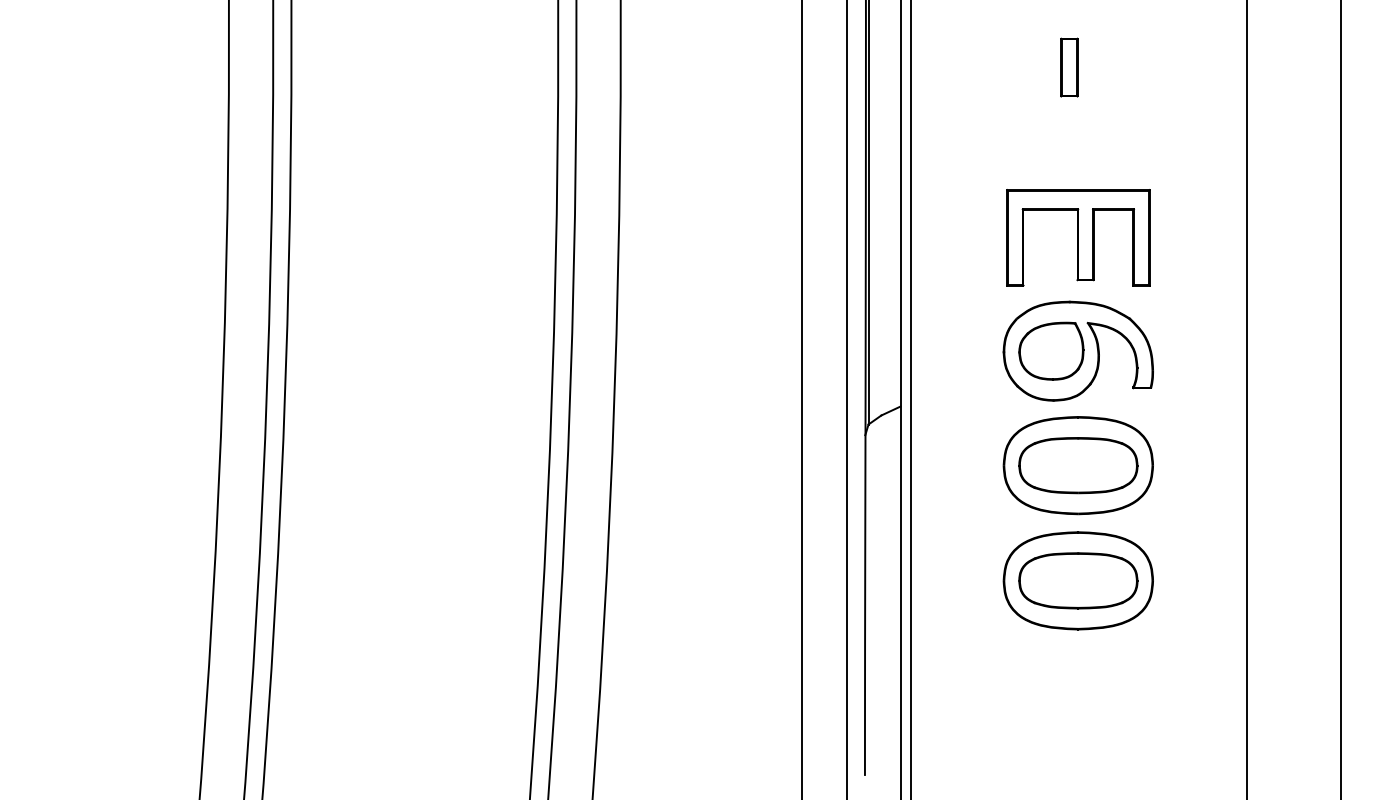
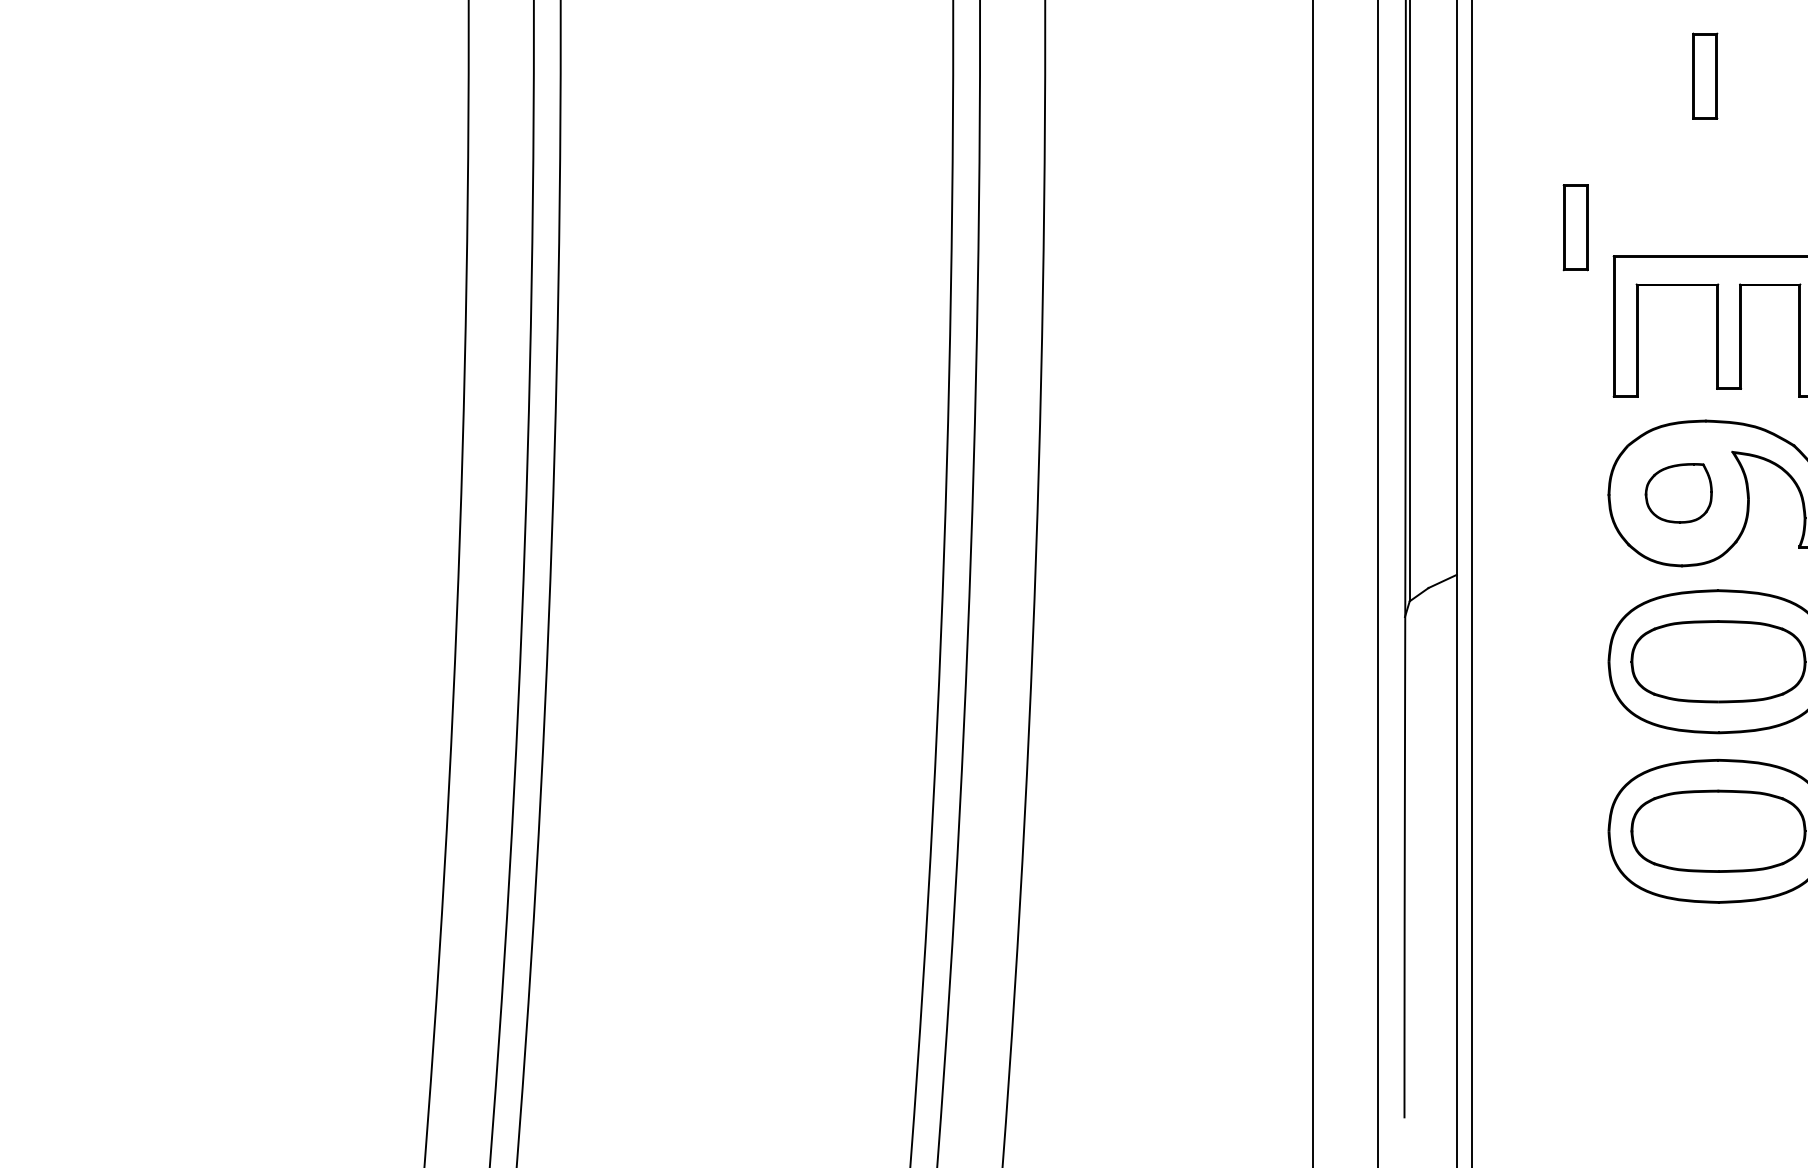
part: (981, 170) -> (1575, 227), added
part: (1051, 350) -> (1678, 492), size x0.7

